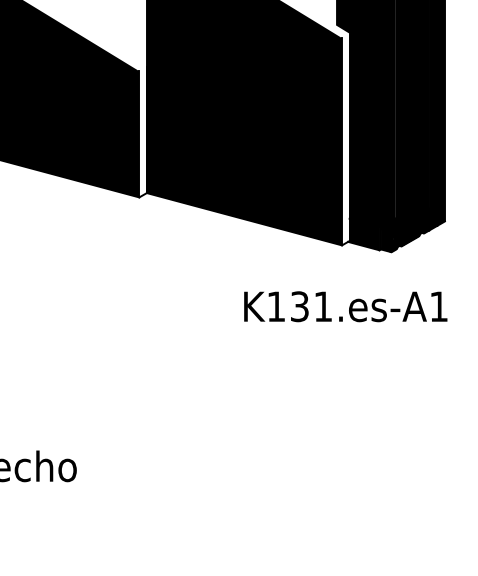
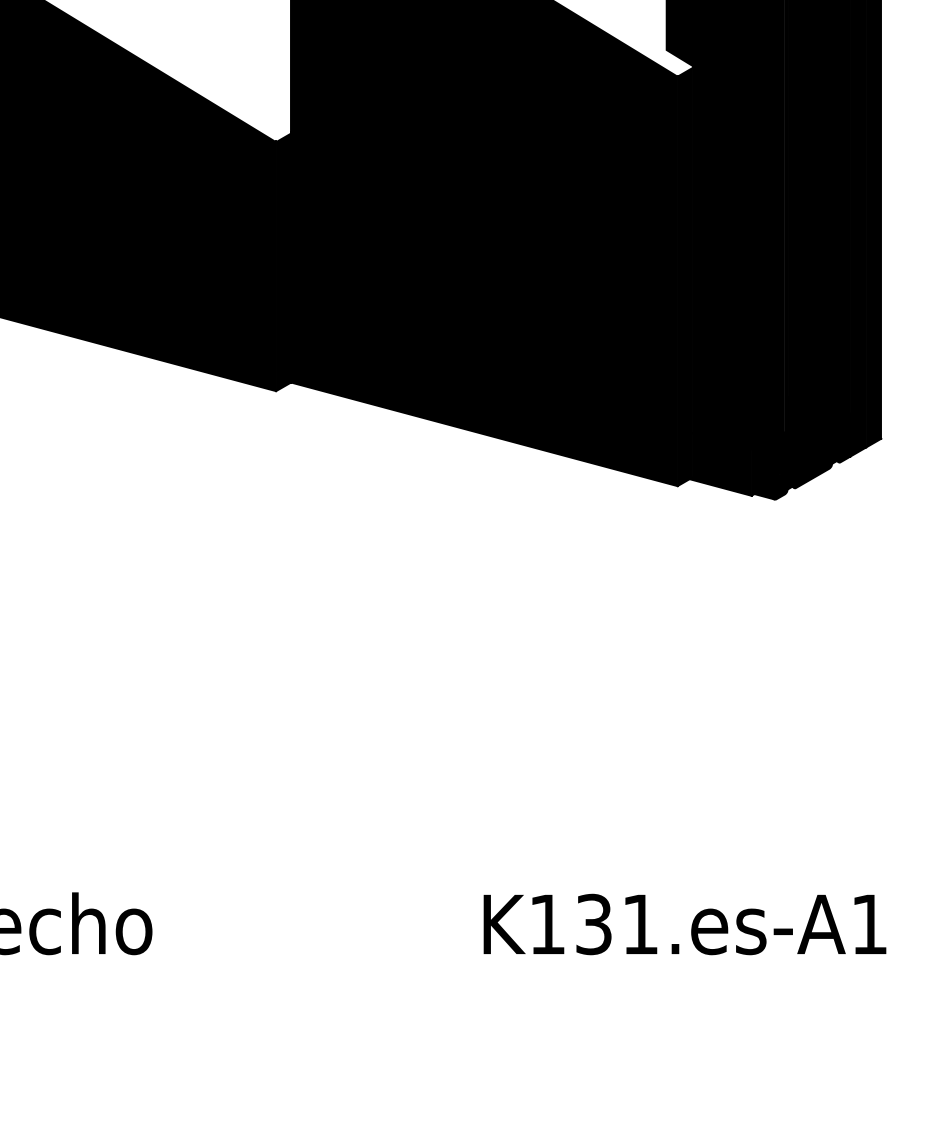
fill: (142, 131) -> (282, 260), added
fill: (345, 139) -> (684, 276), added
text: (345, 306) -> (684, 924), moved

